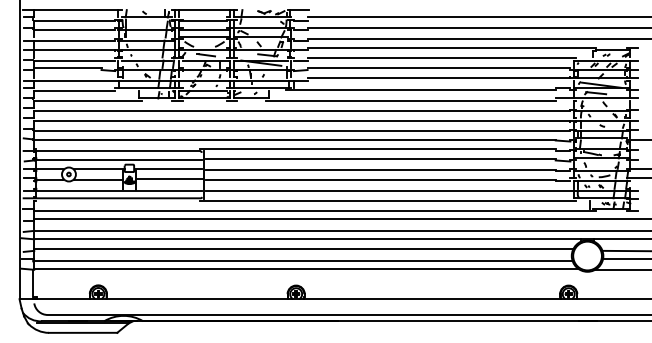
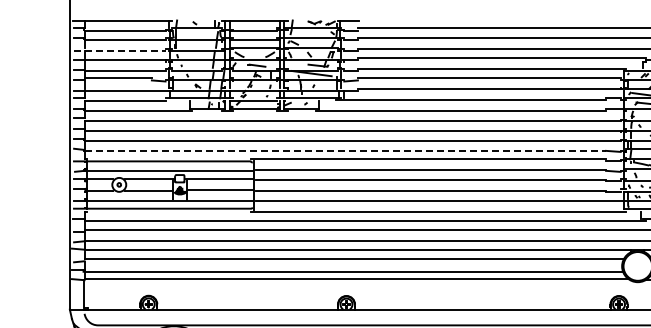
line: (69, 40) -> (119, 50), solid -> dashed
line: (294, 140) -> (344, 150), solid -> dashed

